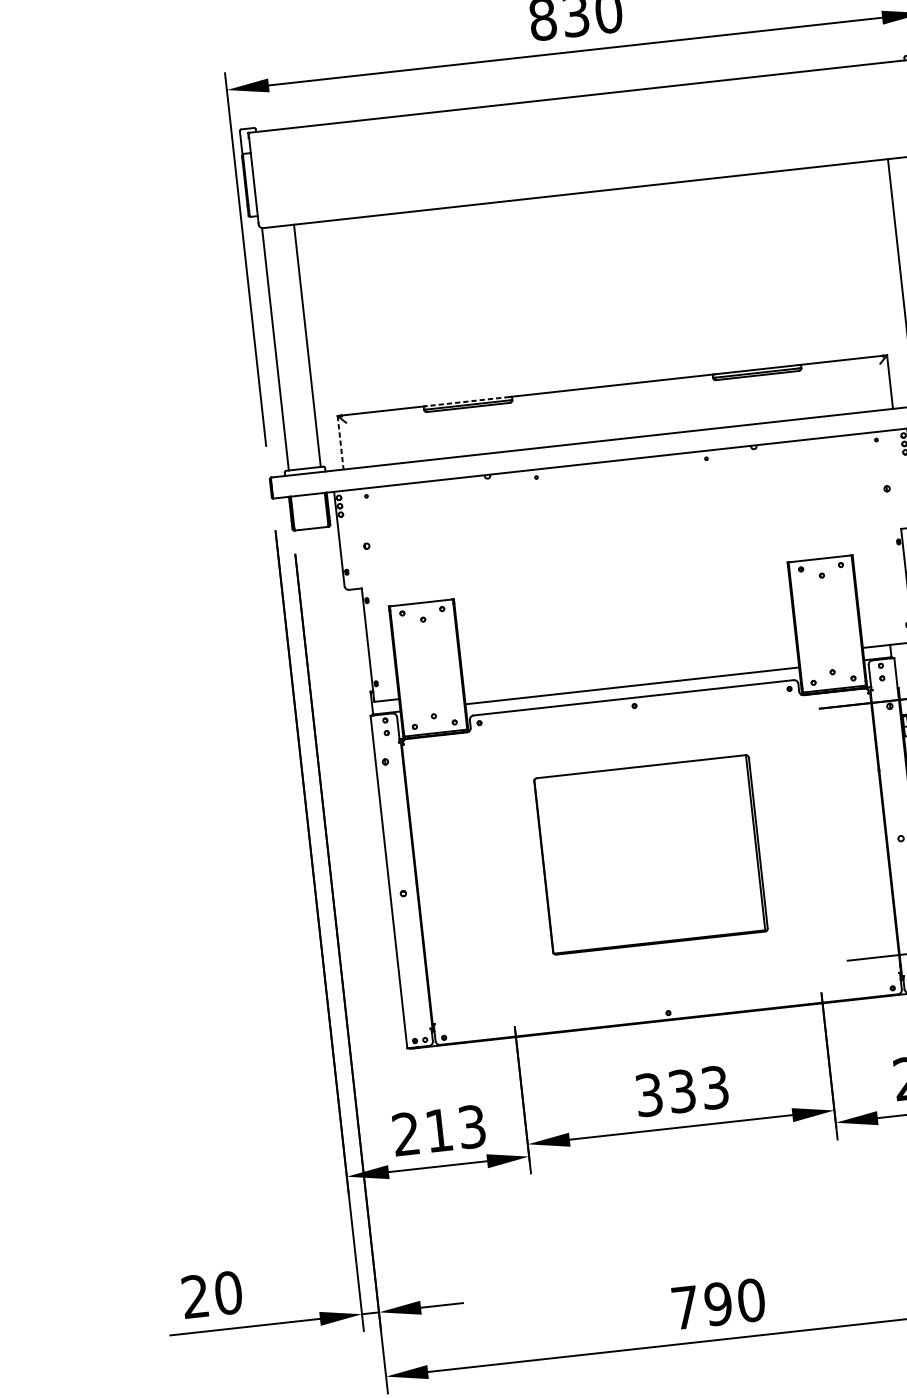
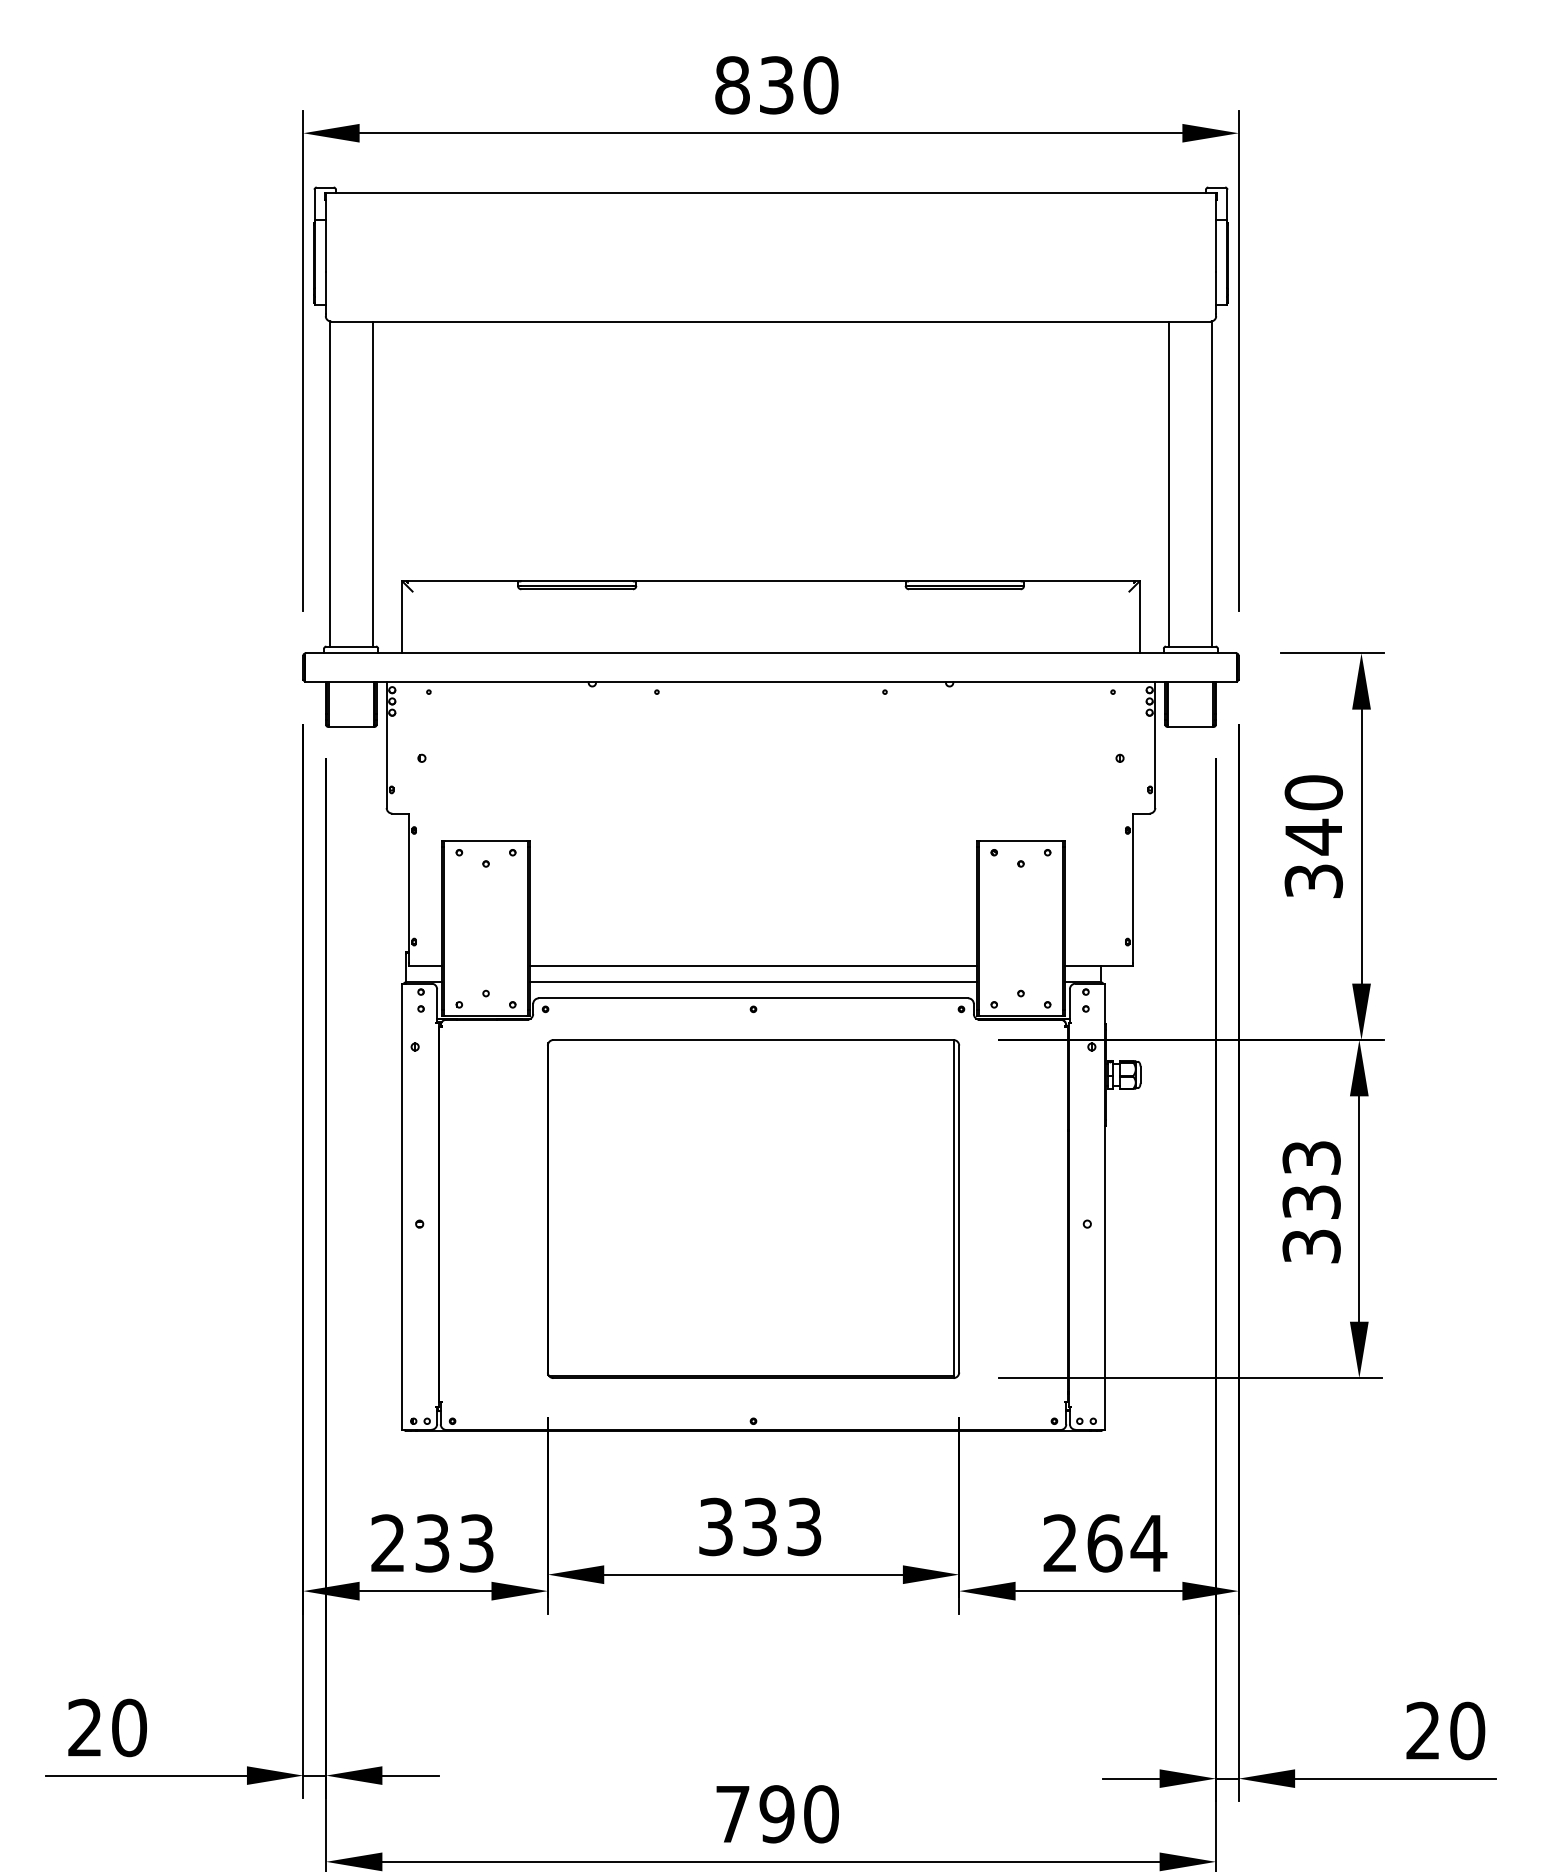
line: (468, 401) -> (577, 581), dashed -> solid
line: (340, 442) -> (402, 617), dashed -> solid
line: (630, 673) -> (753, 965), added
part: (650, 854) -> (753, 1208), size x1.43
text: (439, 1130) -> (432, 1543), 213 -> 233

